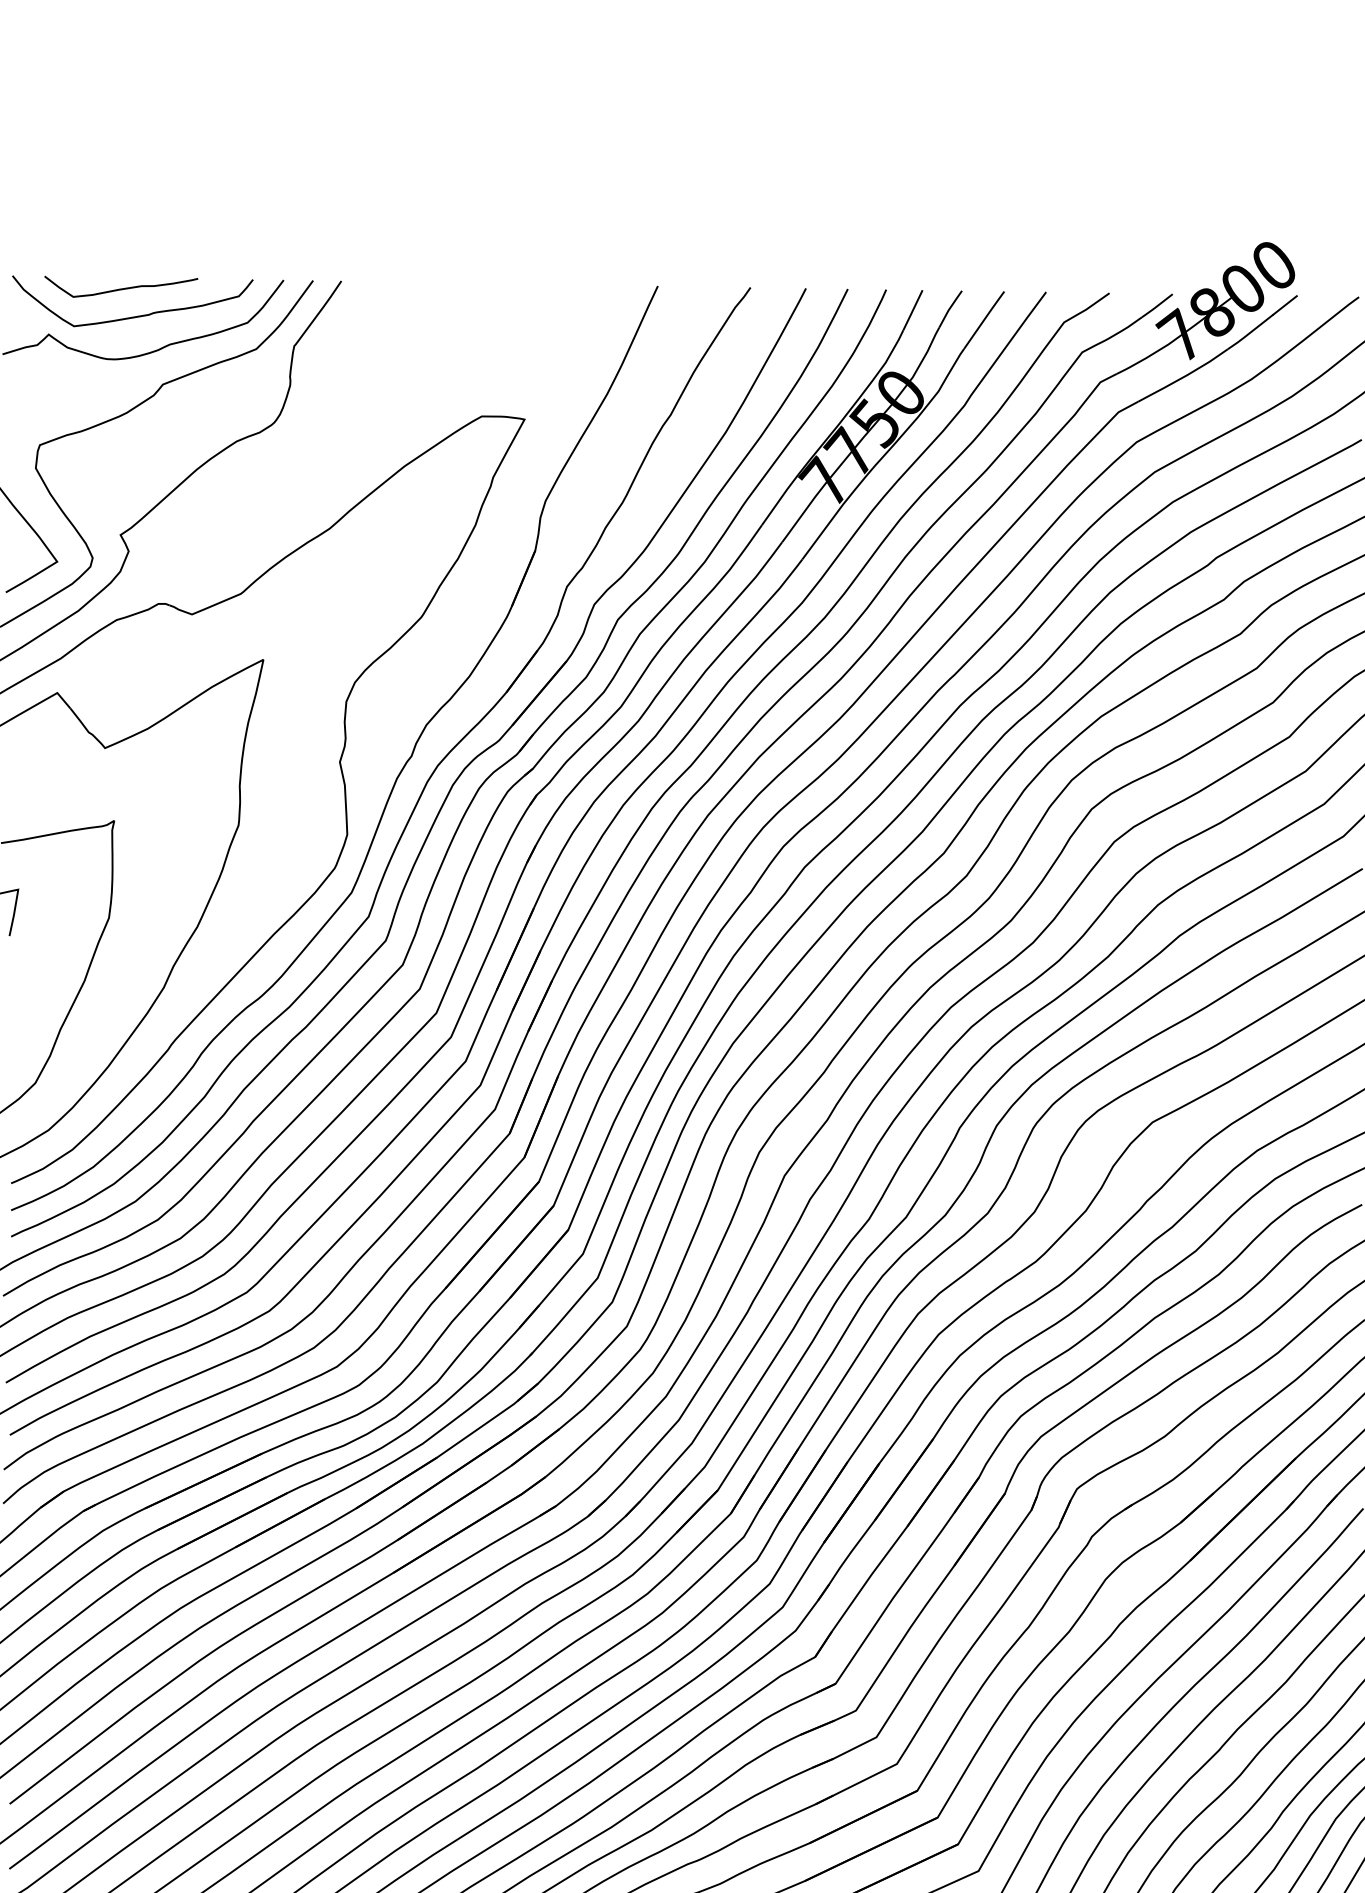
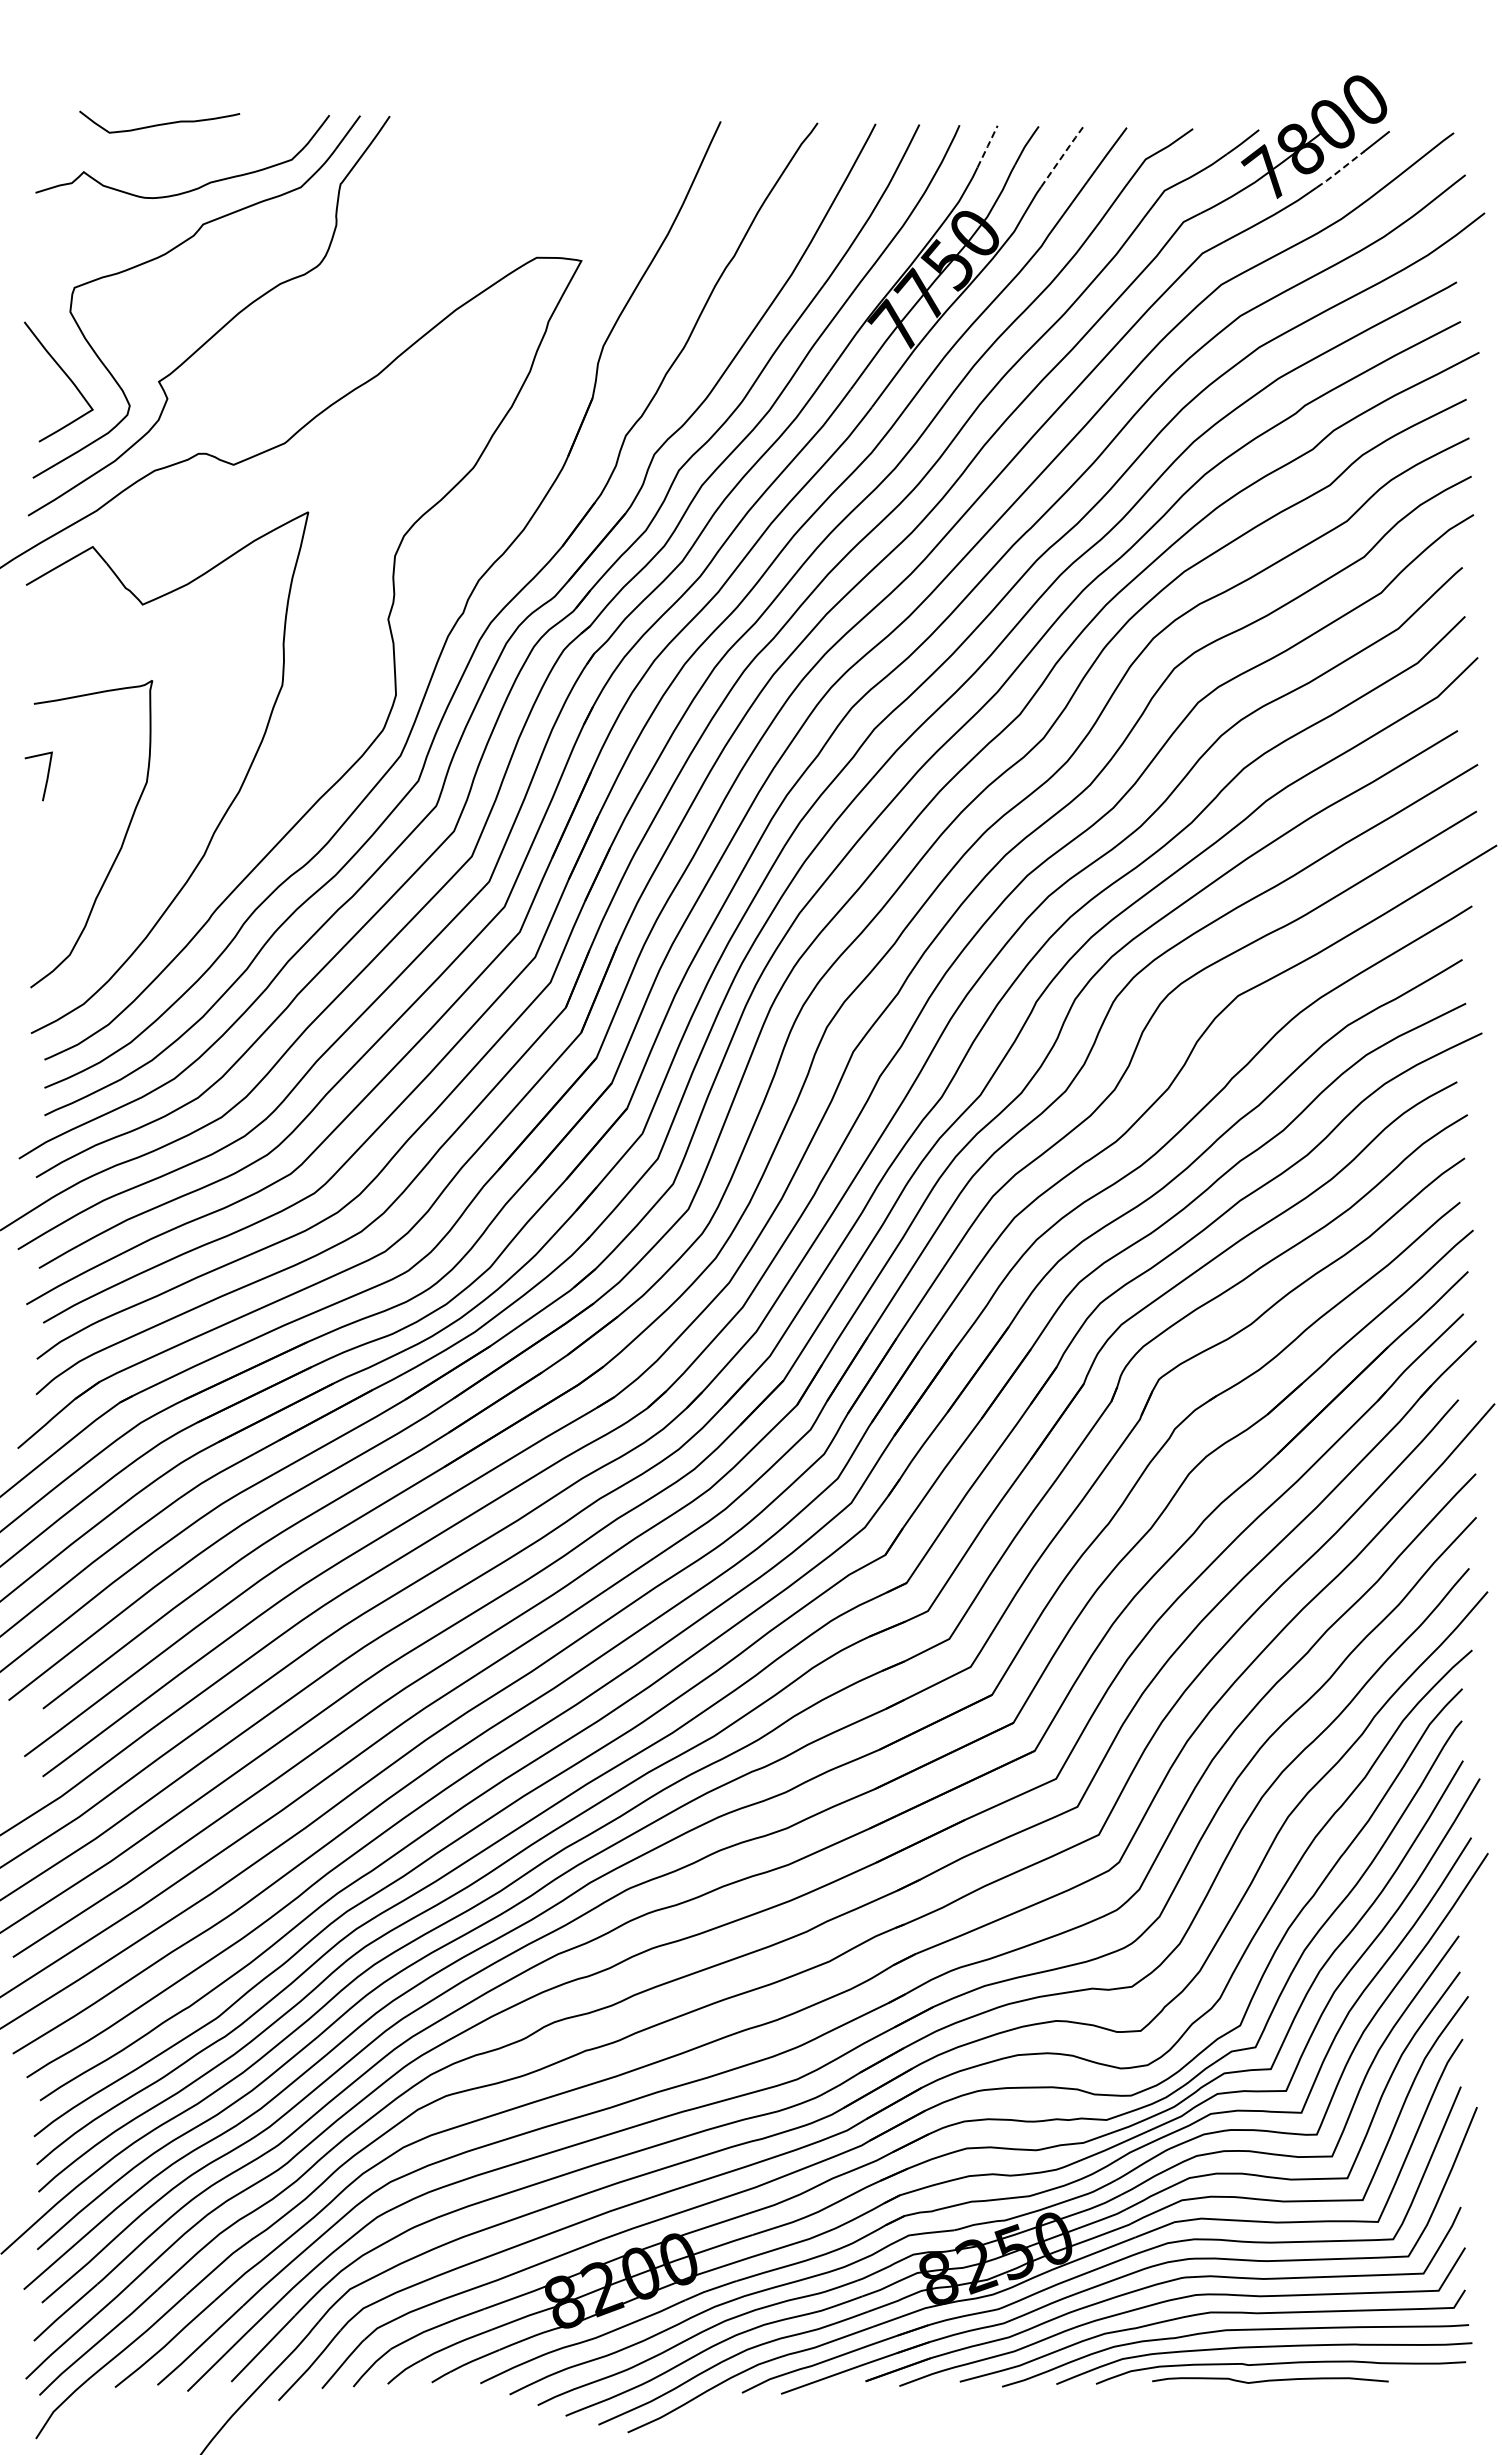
line: (912, 310) -> (987, 146), solid -> dashed
curve: (136, 315) -> (175, 152), removed
line: (984, 318) -> (1062, 155), solid -> dashed
line: (1249, 332) -> (1339, 170), solid -> dashed

